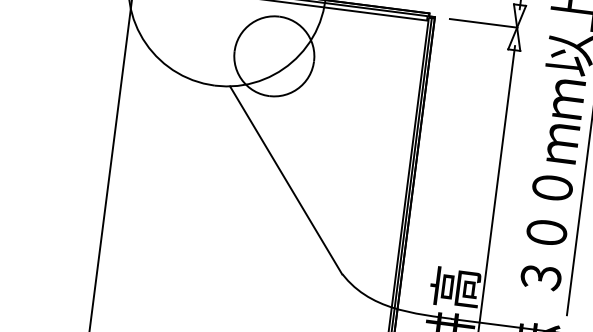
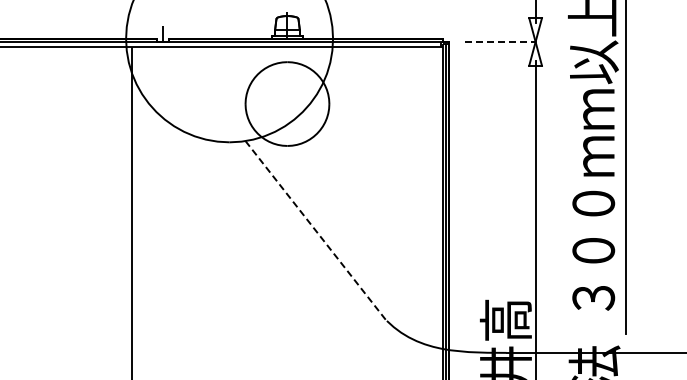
line: (483, 22) -> (500, 41), solid -> dashed
line: (286, 180) -> (316, 231), solid -> dashed

